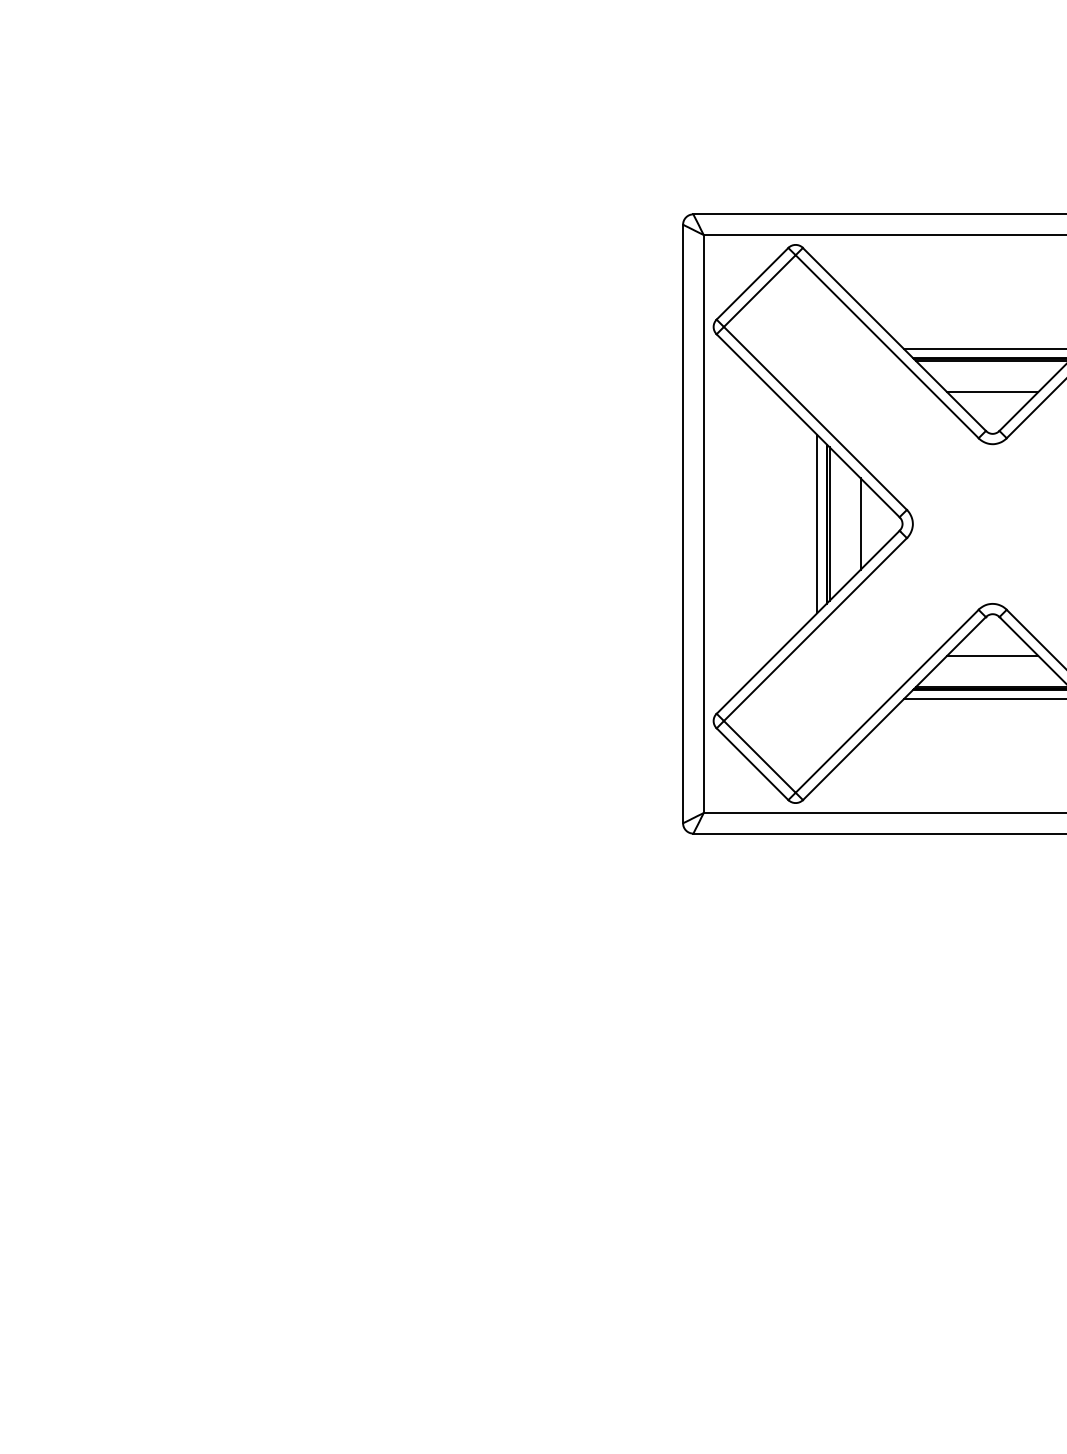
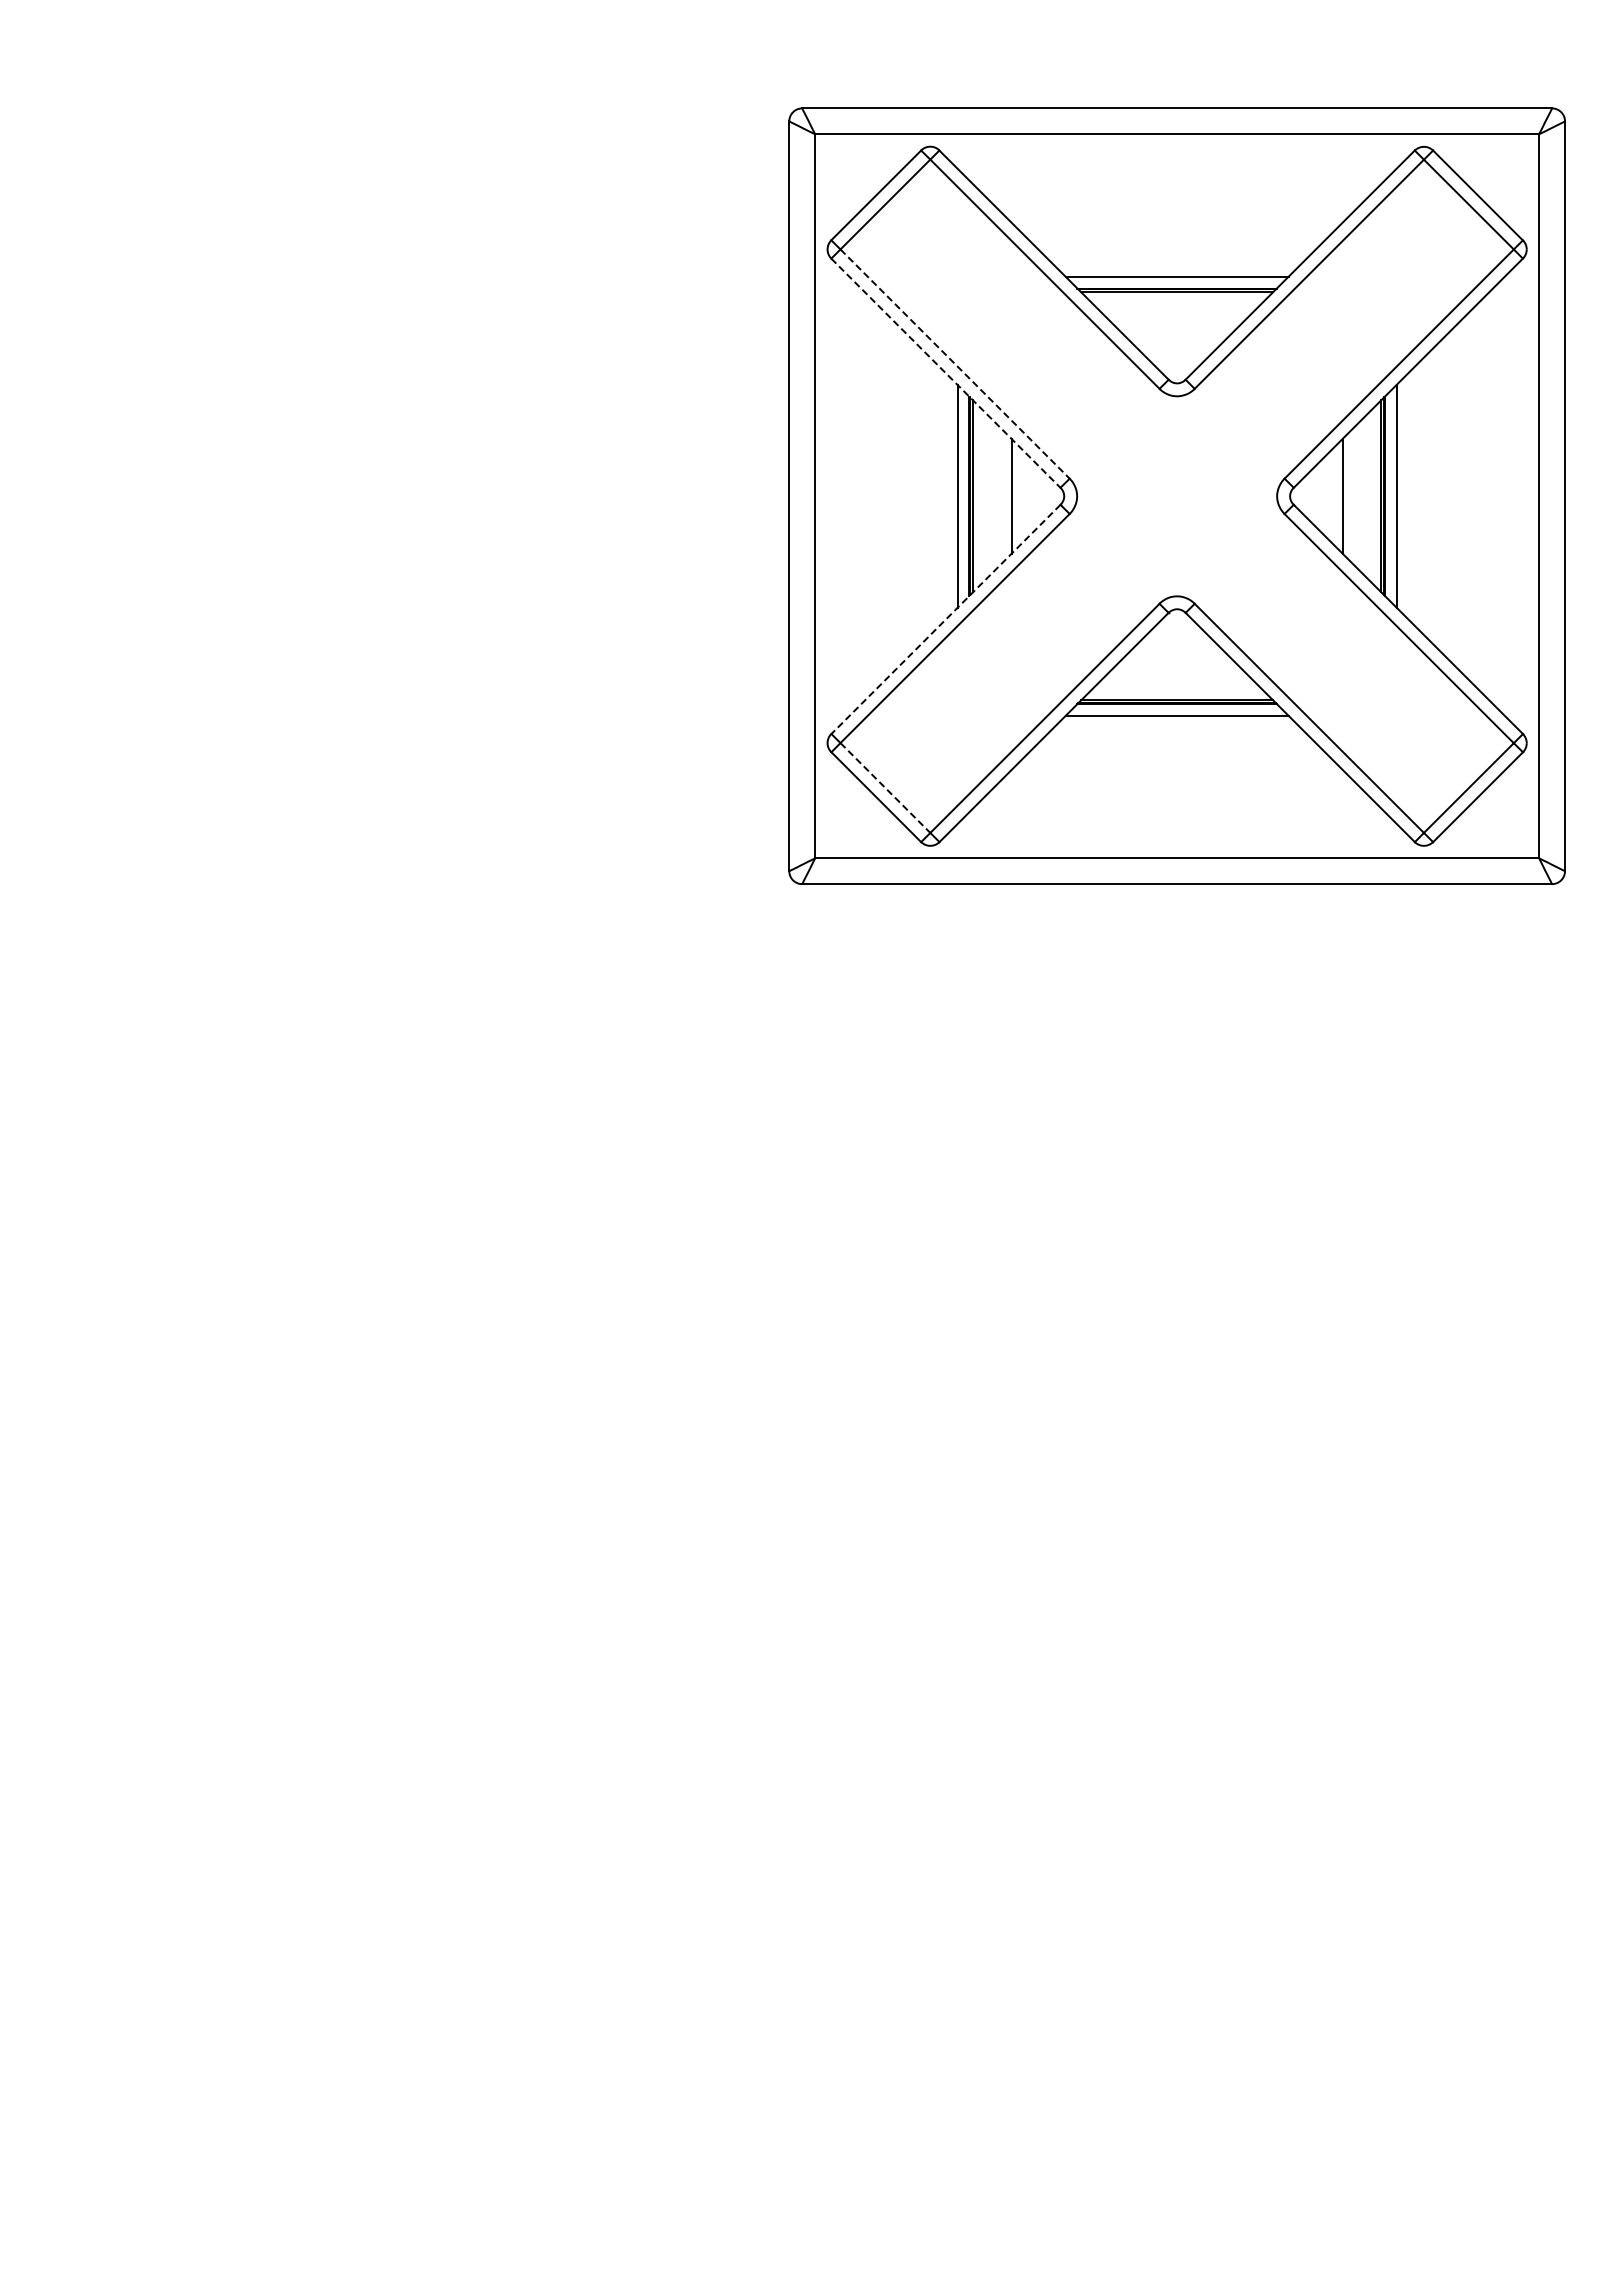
line: (992, 392) -> (1176, 331), removed
line: (815, 418) -> (955, 364), solid -> dashed
line: (808, 425) -> (946, 373), solid -> dashed
line: (807, 622) -> (945, 619), solid -> dashed
line: (992, 655) -> (1176, 661), removed
line: (759, 757) -> (885, 788), solid -> dashed

